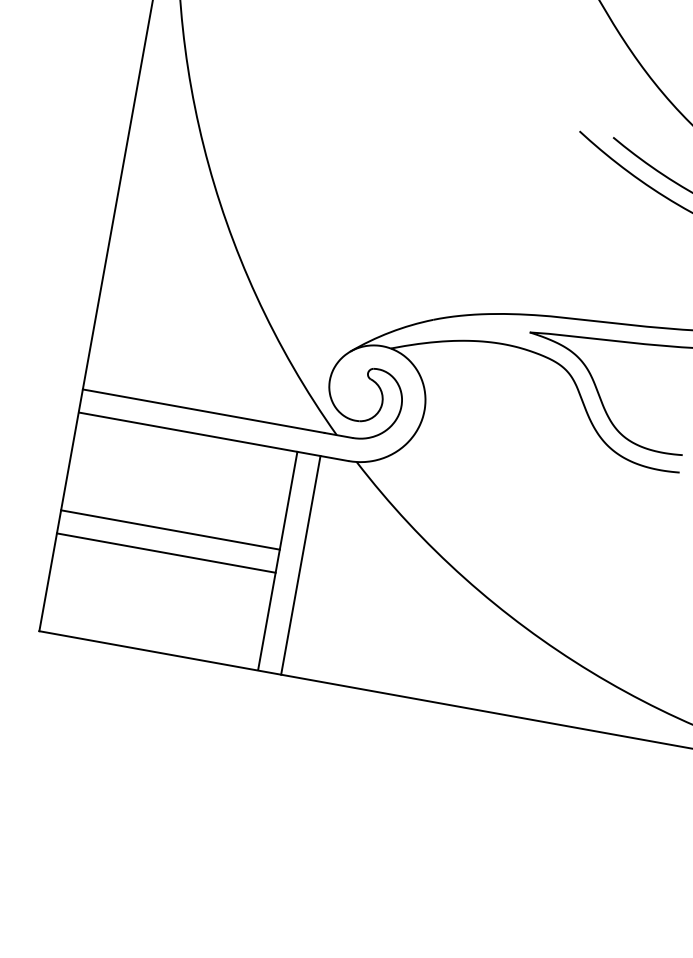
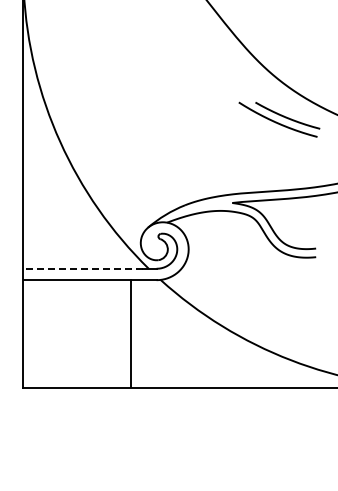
line: (204, 410) -> (83, 268), solid -> dashed
line: (170, 530) -> (77, 328), removed
line: (166, 552) -> (77, 339), removed
line: (300, 565) -> (142, 334), removed

